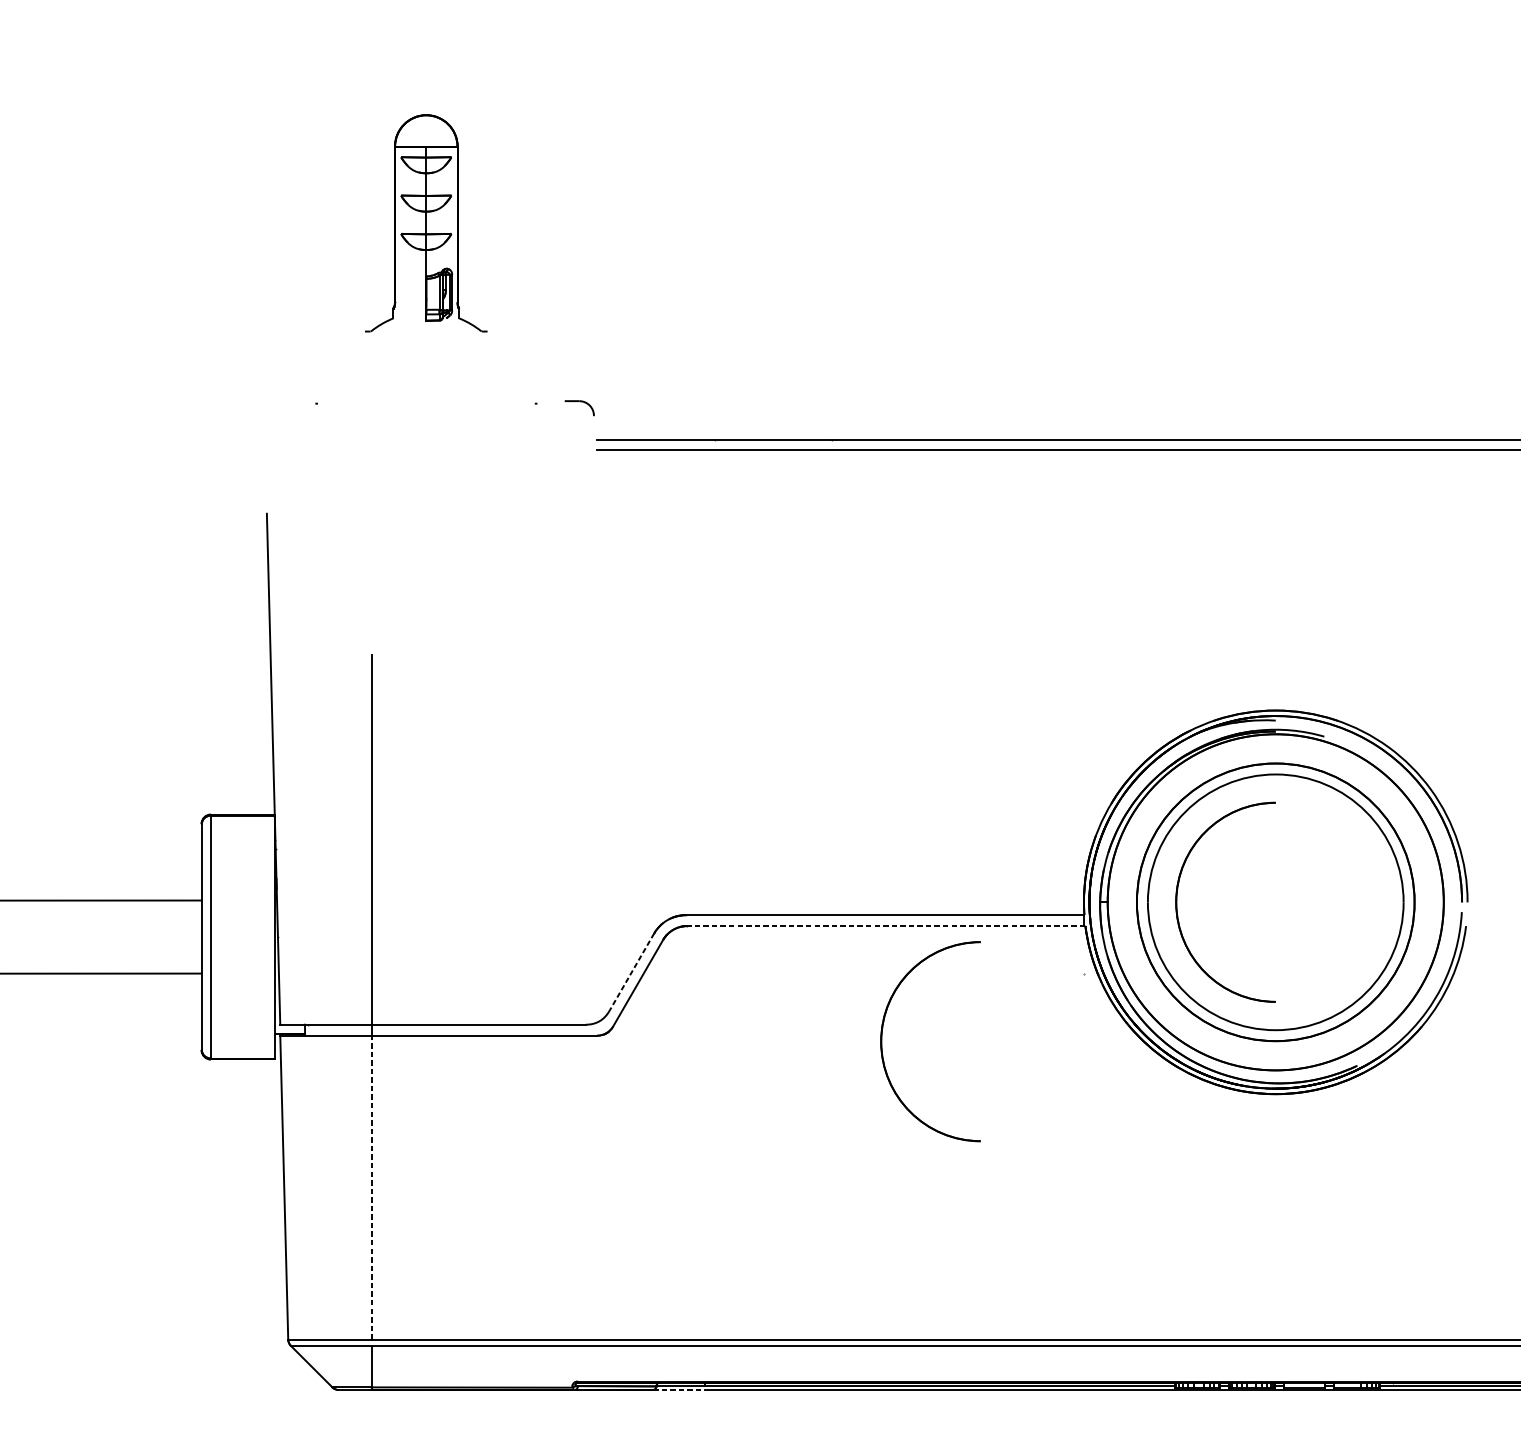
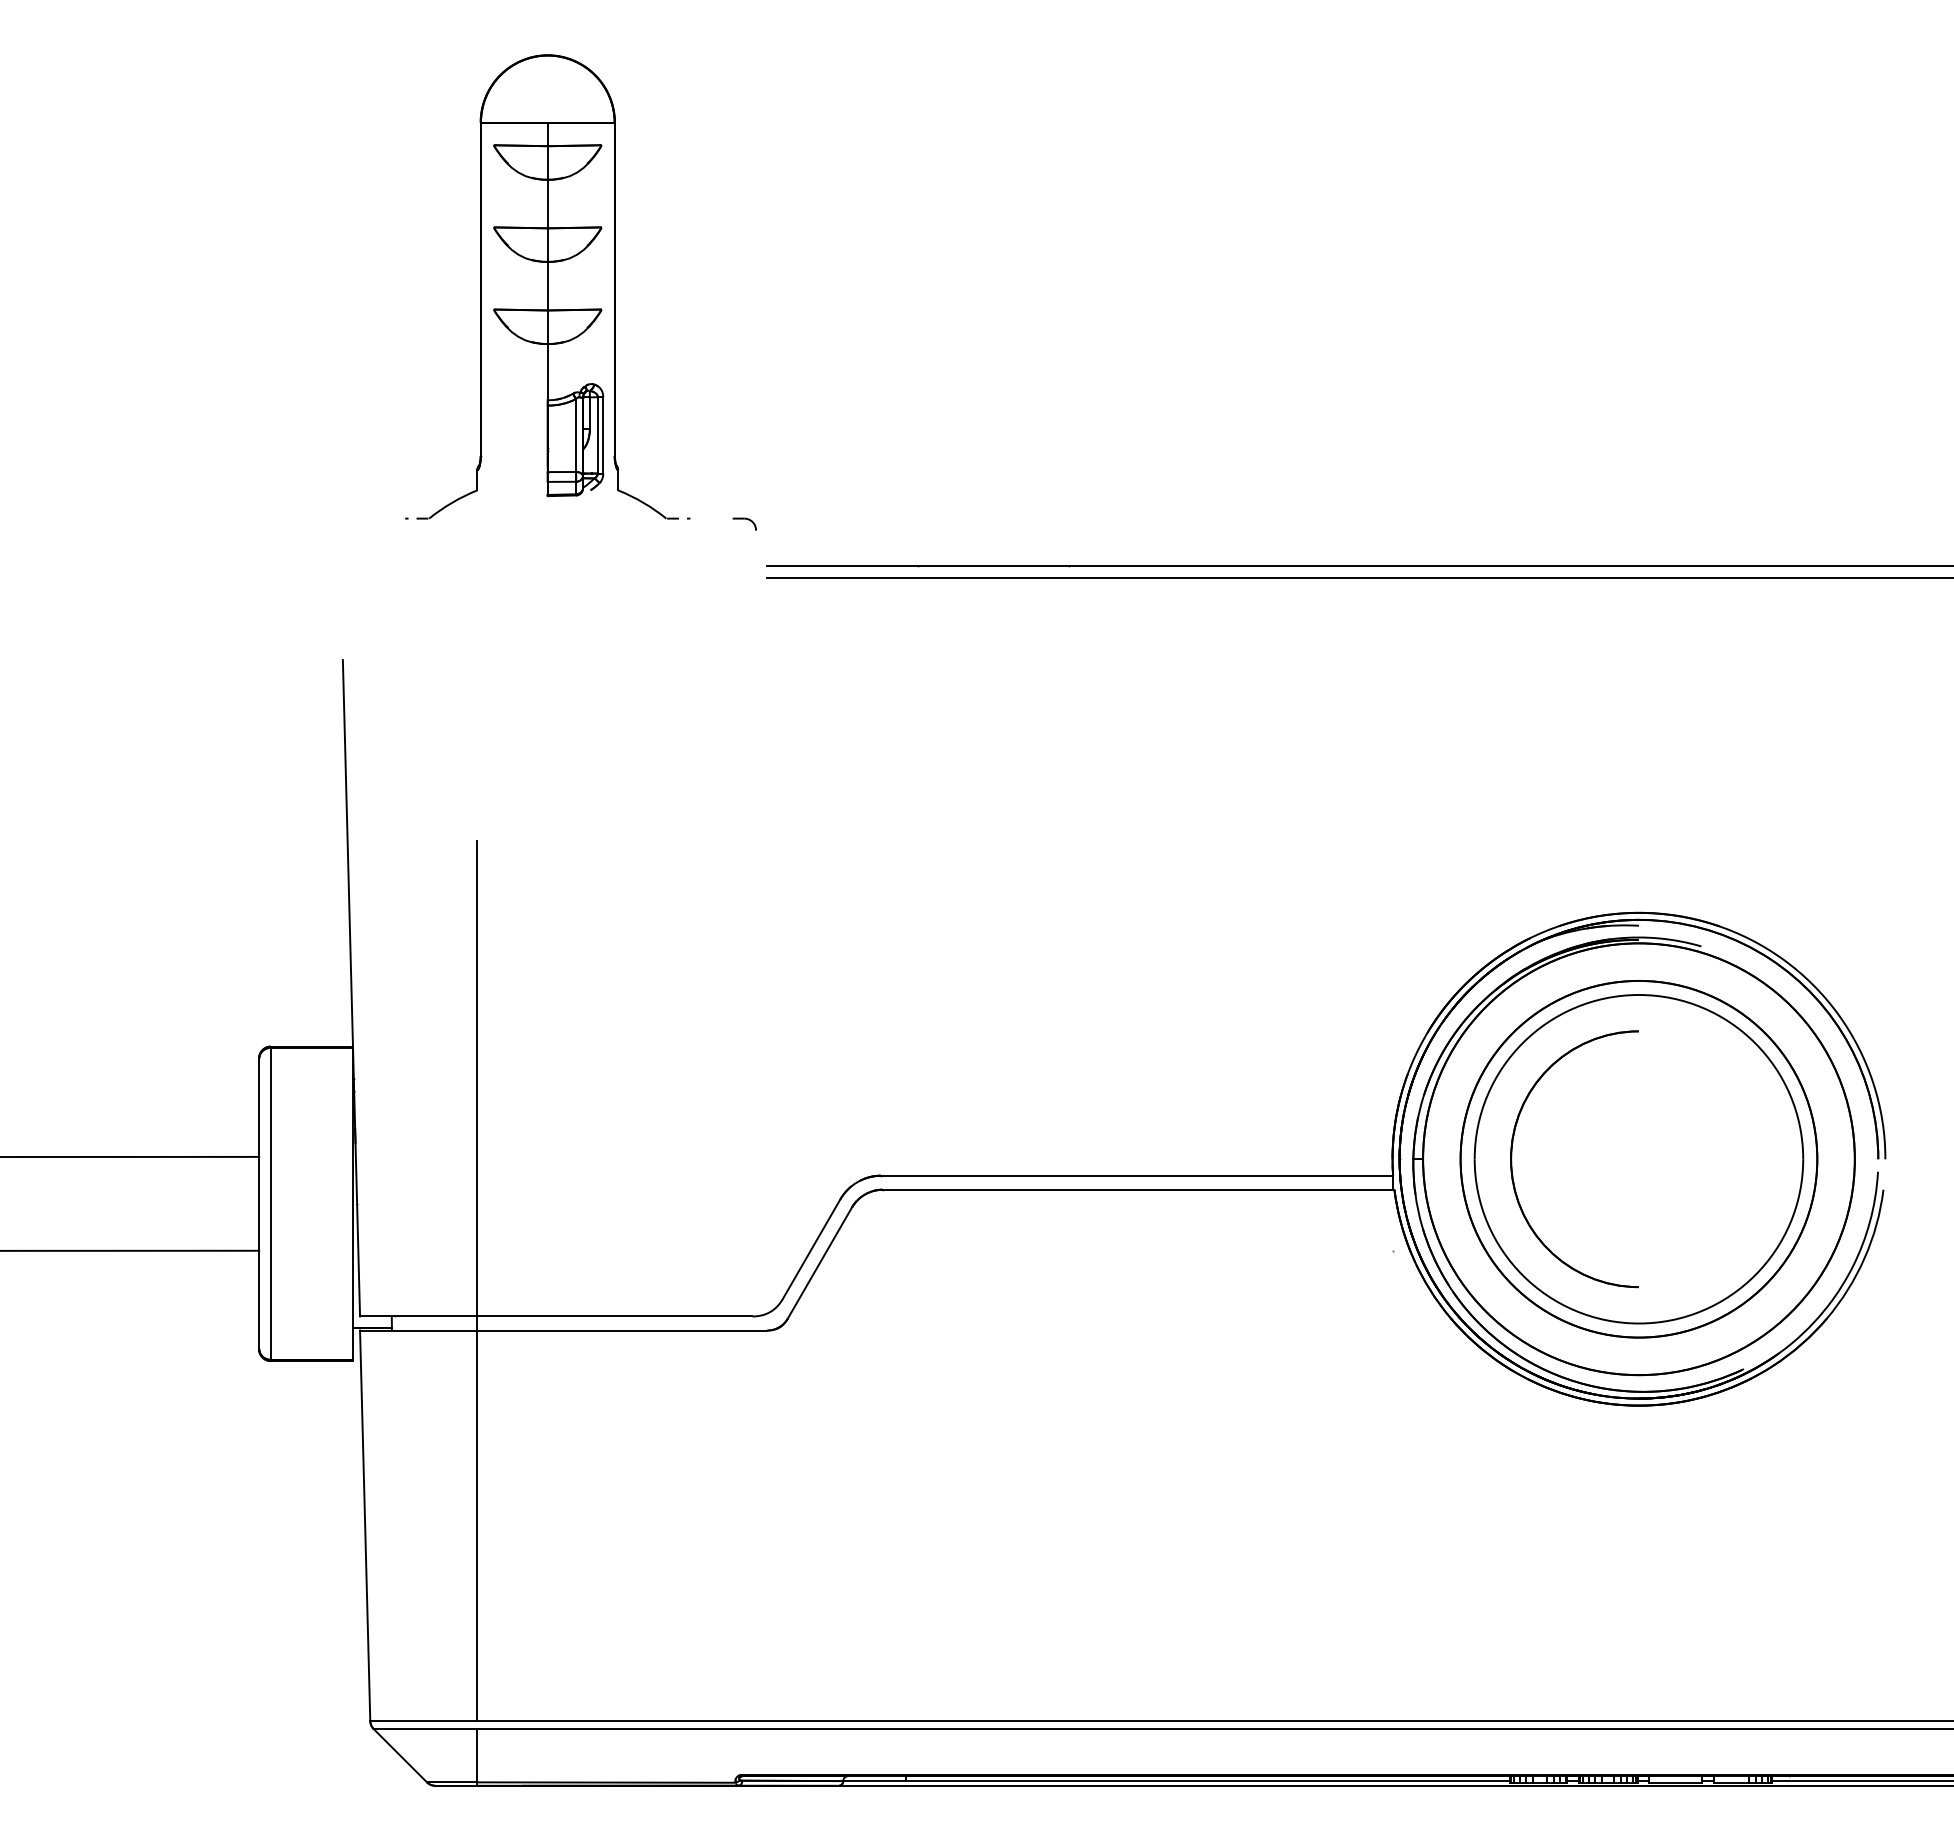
part: (426, 222) -> (547, 286), size x1.67
part: (579, 407) -> (744, 523), size x0.62
line: (886, 925) -> (1138, 1189), dashed -> solid
line: (631, 972) -> (811, 1249), dashed -> solid
part: (882, 1040) -> (1133, 1336), removed
line: (371, 1187) -> (477, 1525), dashed -> solid
line: (679, 1389) -> (873, 1785), dashed -> solid

